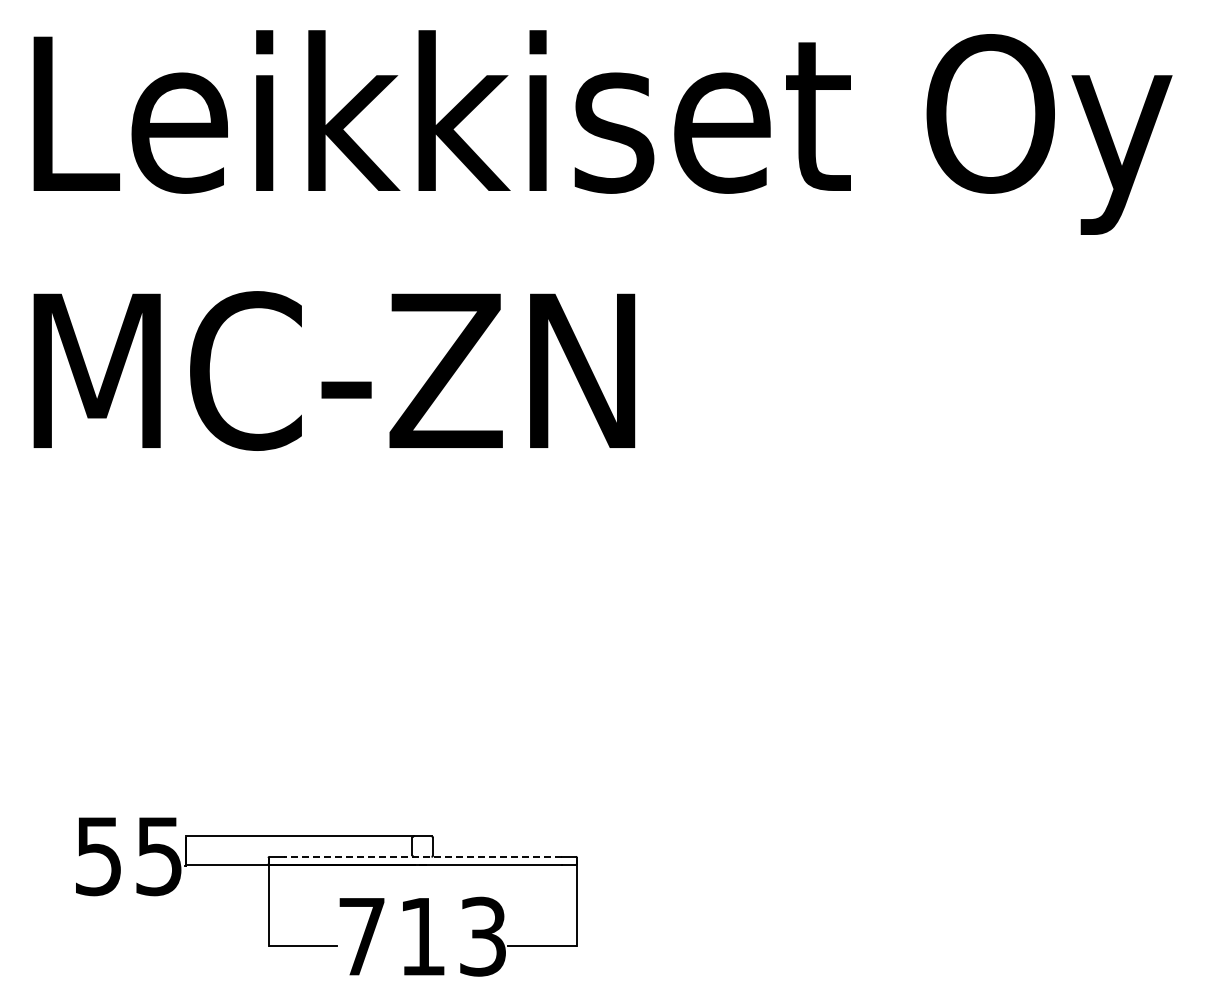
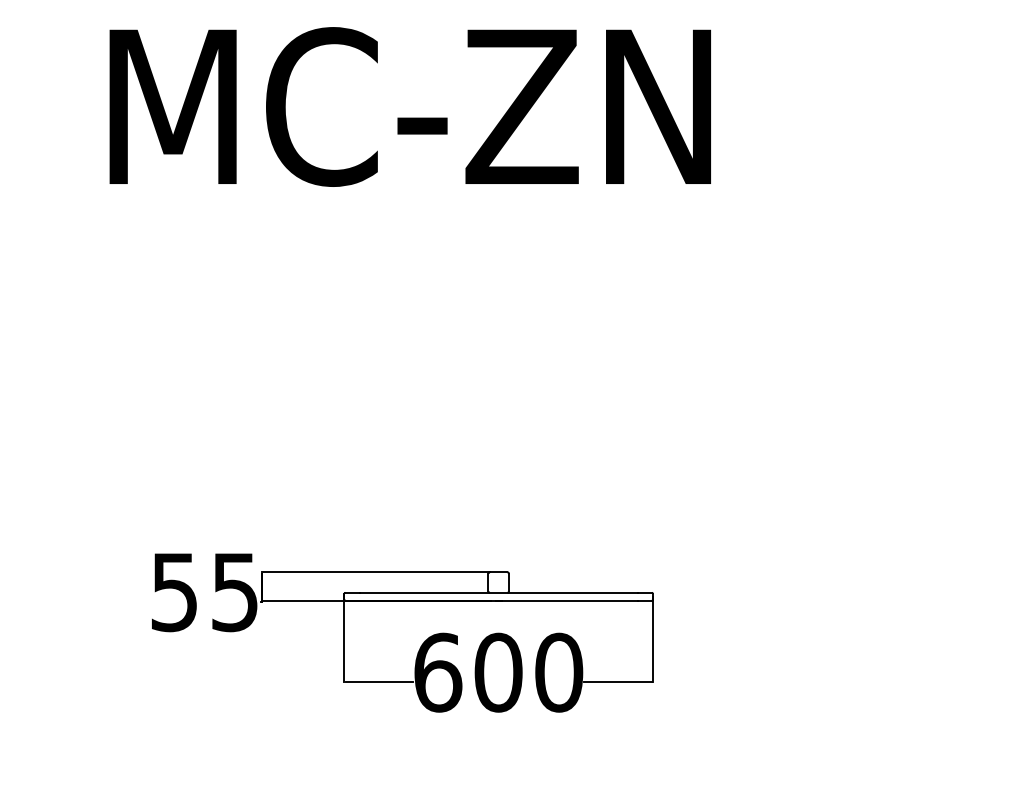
line: (422, 856) -> (498, 592), dashed -> solid
text: (422, 936) -> (498, 672), 713 -> 600

